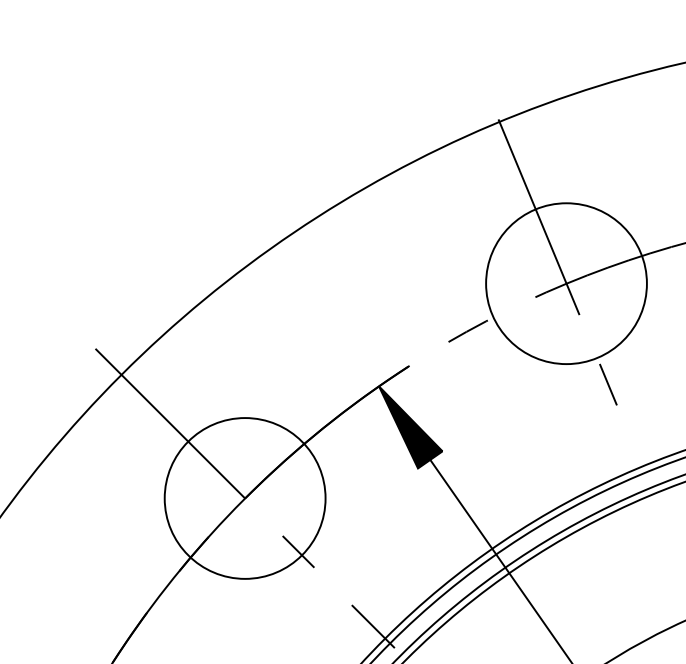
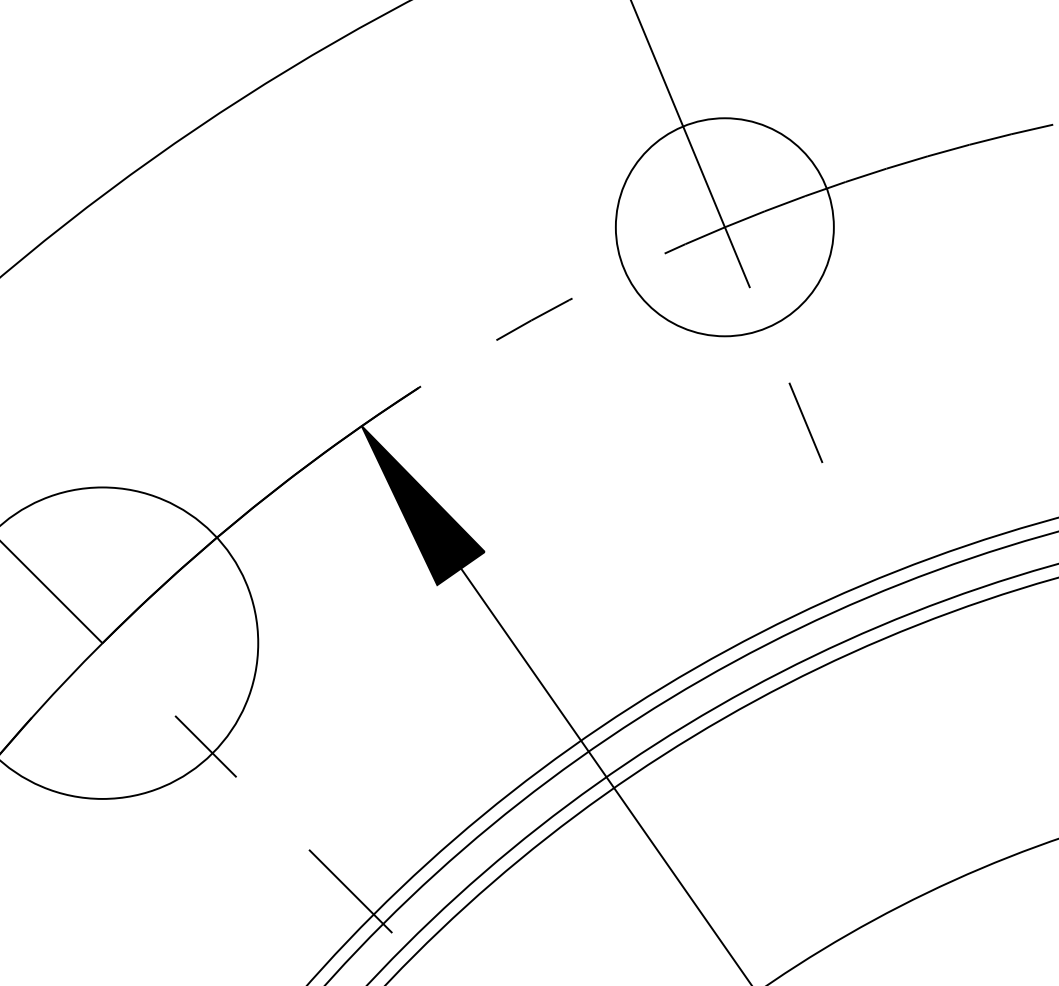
circle: (566, 283) -> (724, 226), size x0.7

